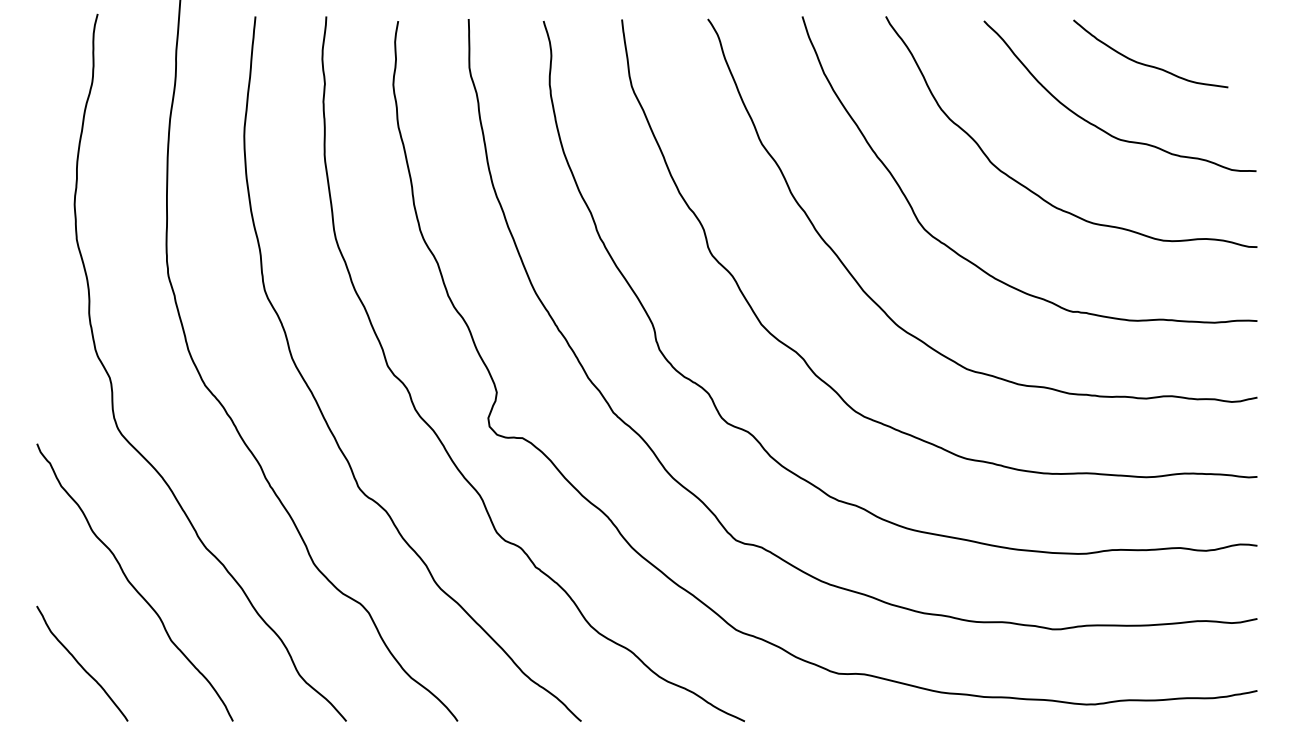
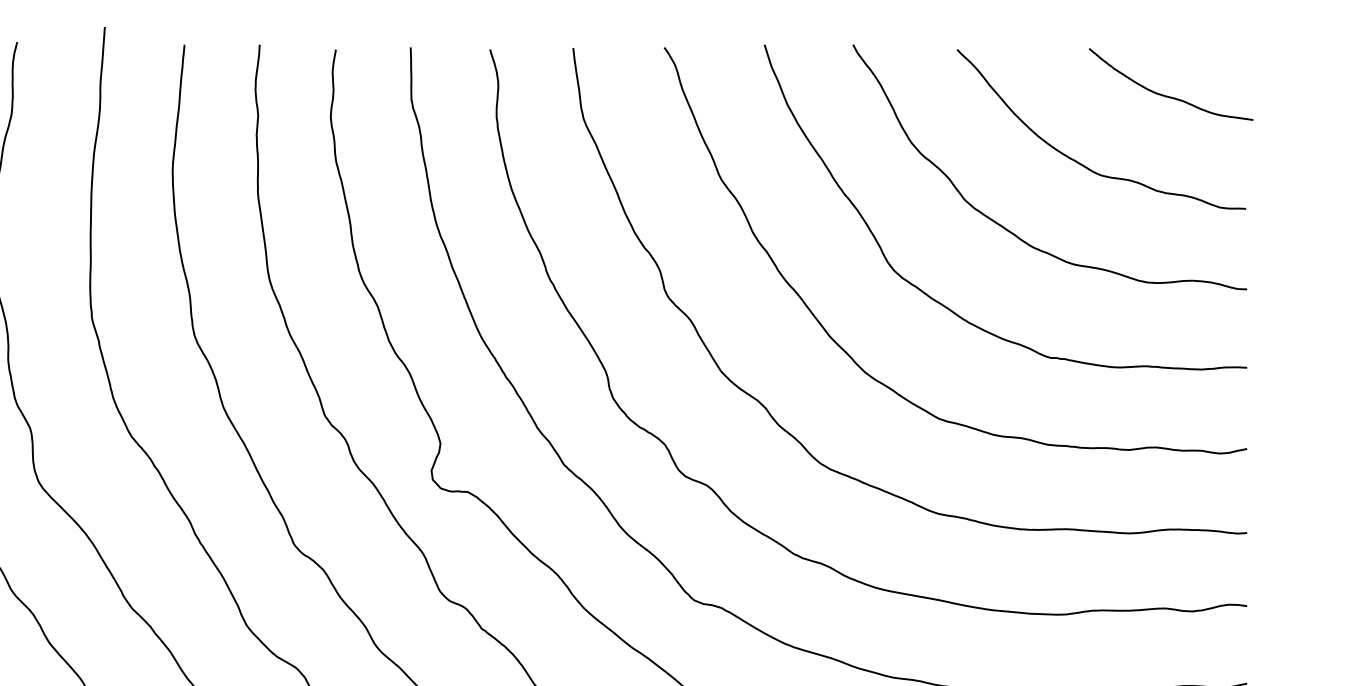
curve: (1148, 64) -> (1168, 95), moved

